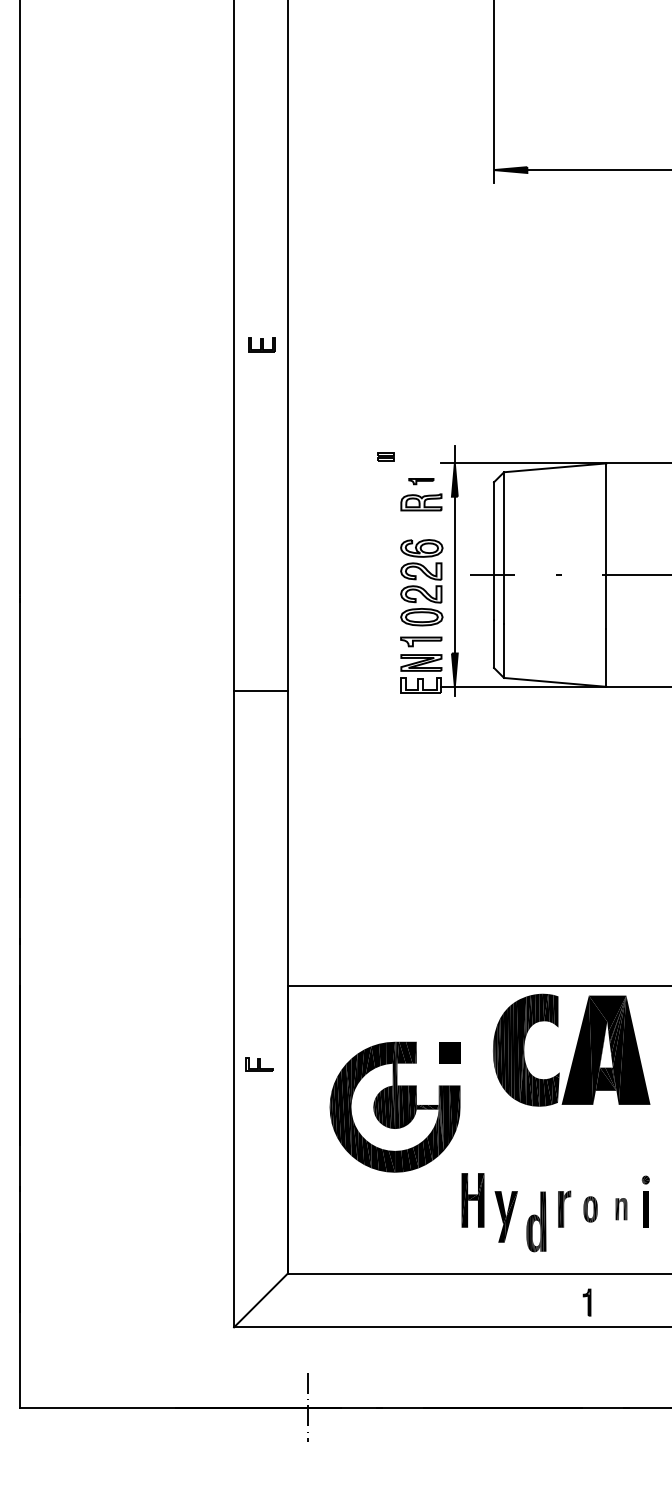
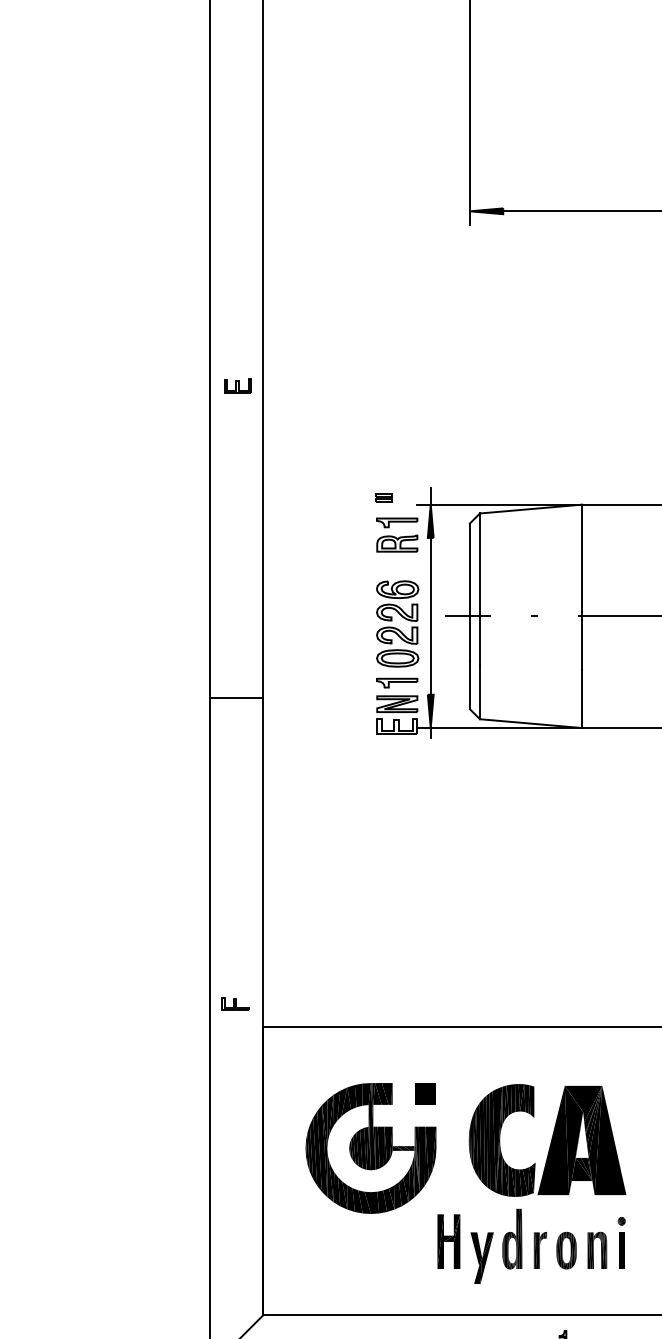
part: (385, 456) -> (383, 497), moved
part: (421, 481) -> (397, 522), size x1.67
line: (260, 691) -> (236, 697), moved
part: (571, 1049) -> (547, 1139), moved
part: (259, 1064) -> (235, 1003), moved
part: (621, 1208) -> (597, 1249), size x1.67
part: (590, 1209) -> (566, 1250), size x1.43
part: (536, 1221) -> (512, 1238), moved

